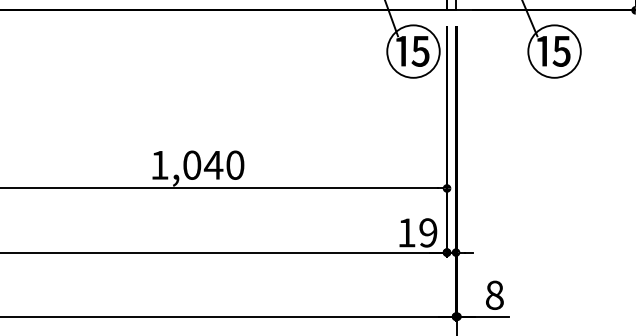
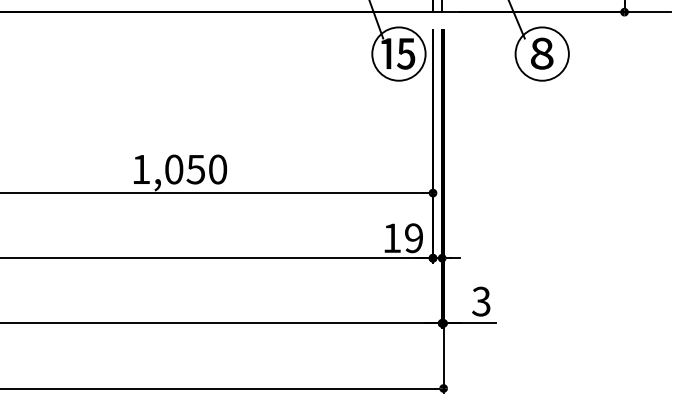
text: (553, 51) -> (541, 53), ⑮ -> ⑧
text: (213, 165) -> (195, 169), 1,040 -> 1,050
text: (494, 295) -> (481, 301), 8 -> 3

